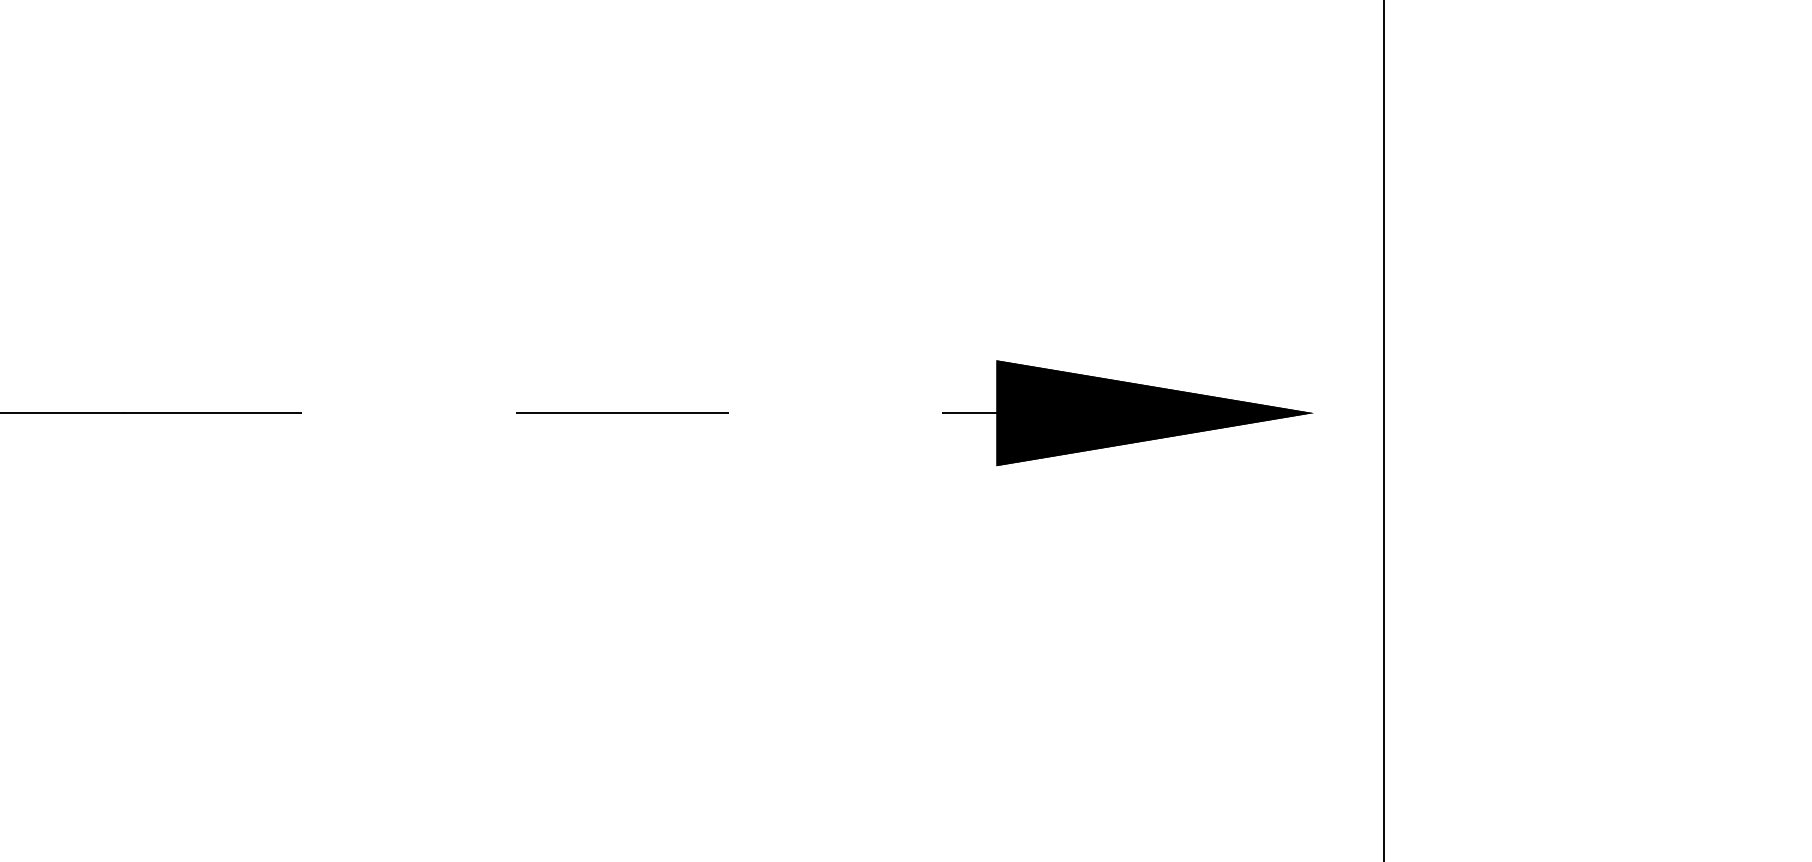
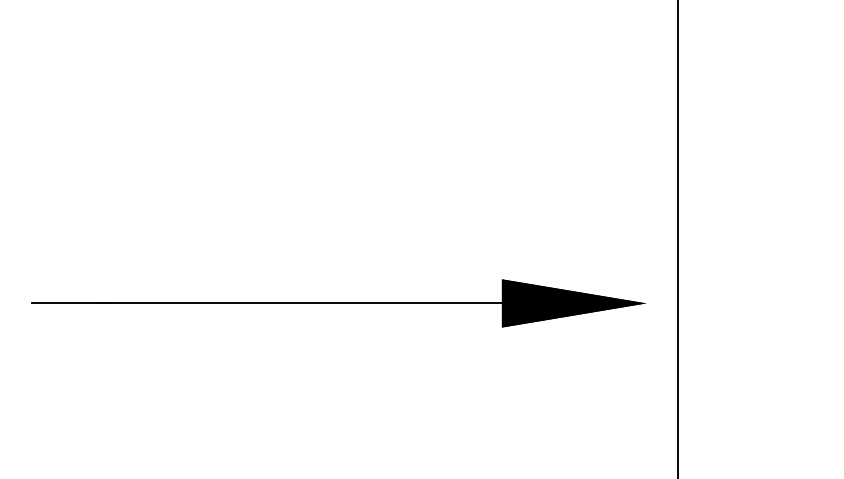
line: (640, 413) -> (339, 303), dashed -> solid

